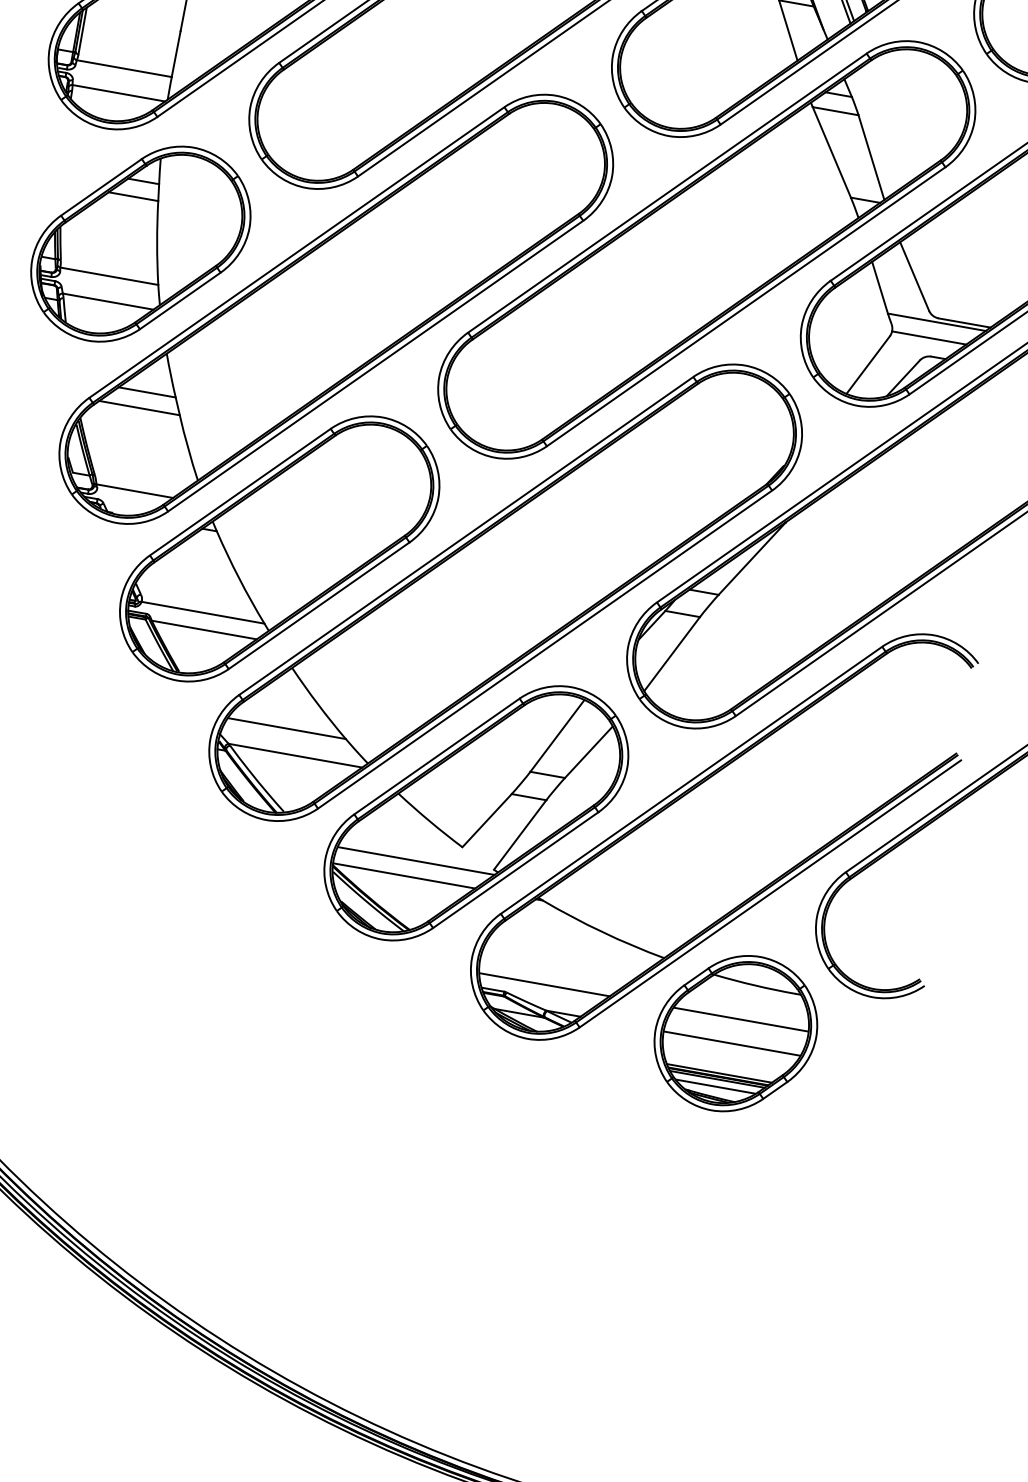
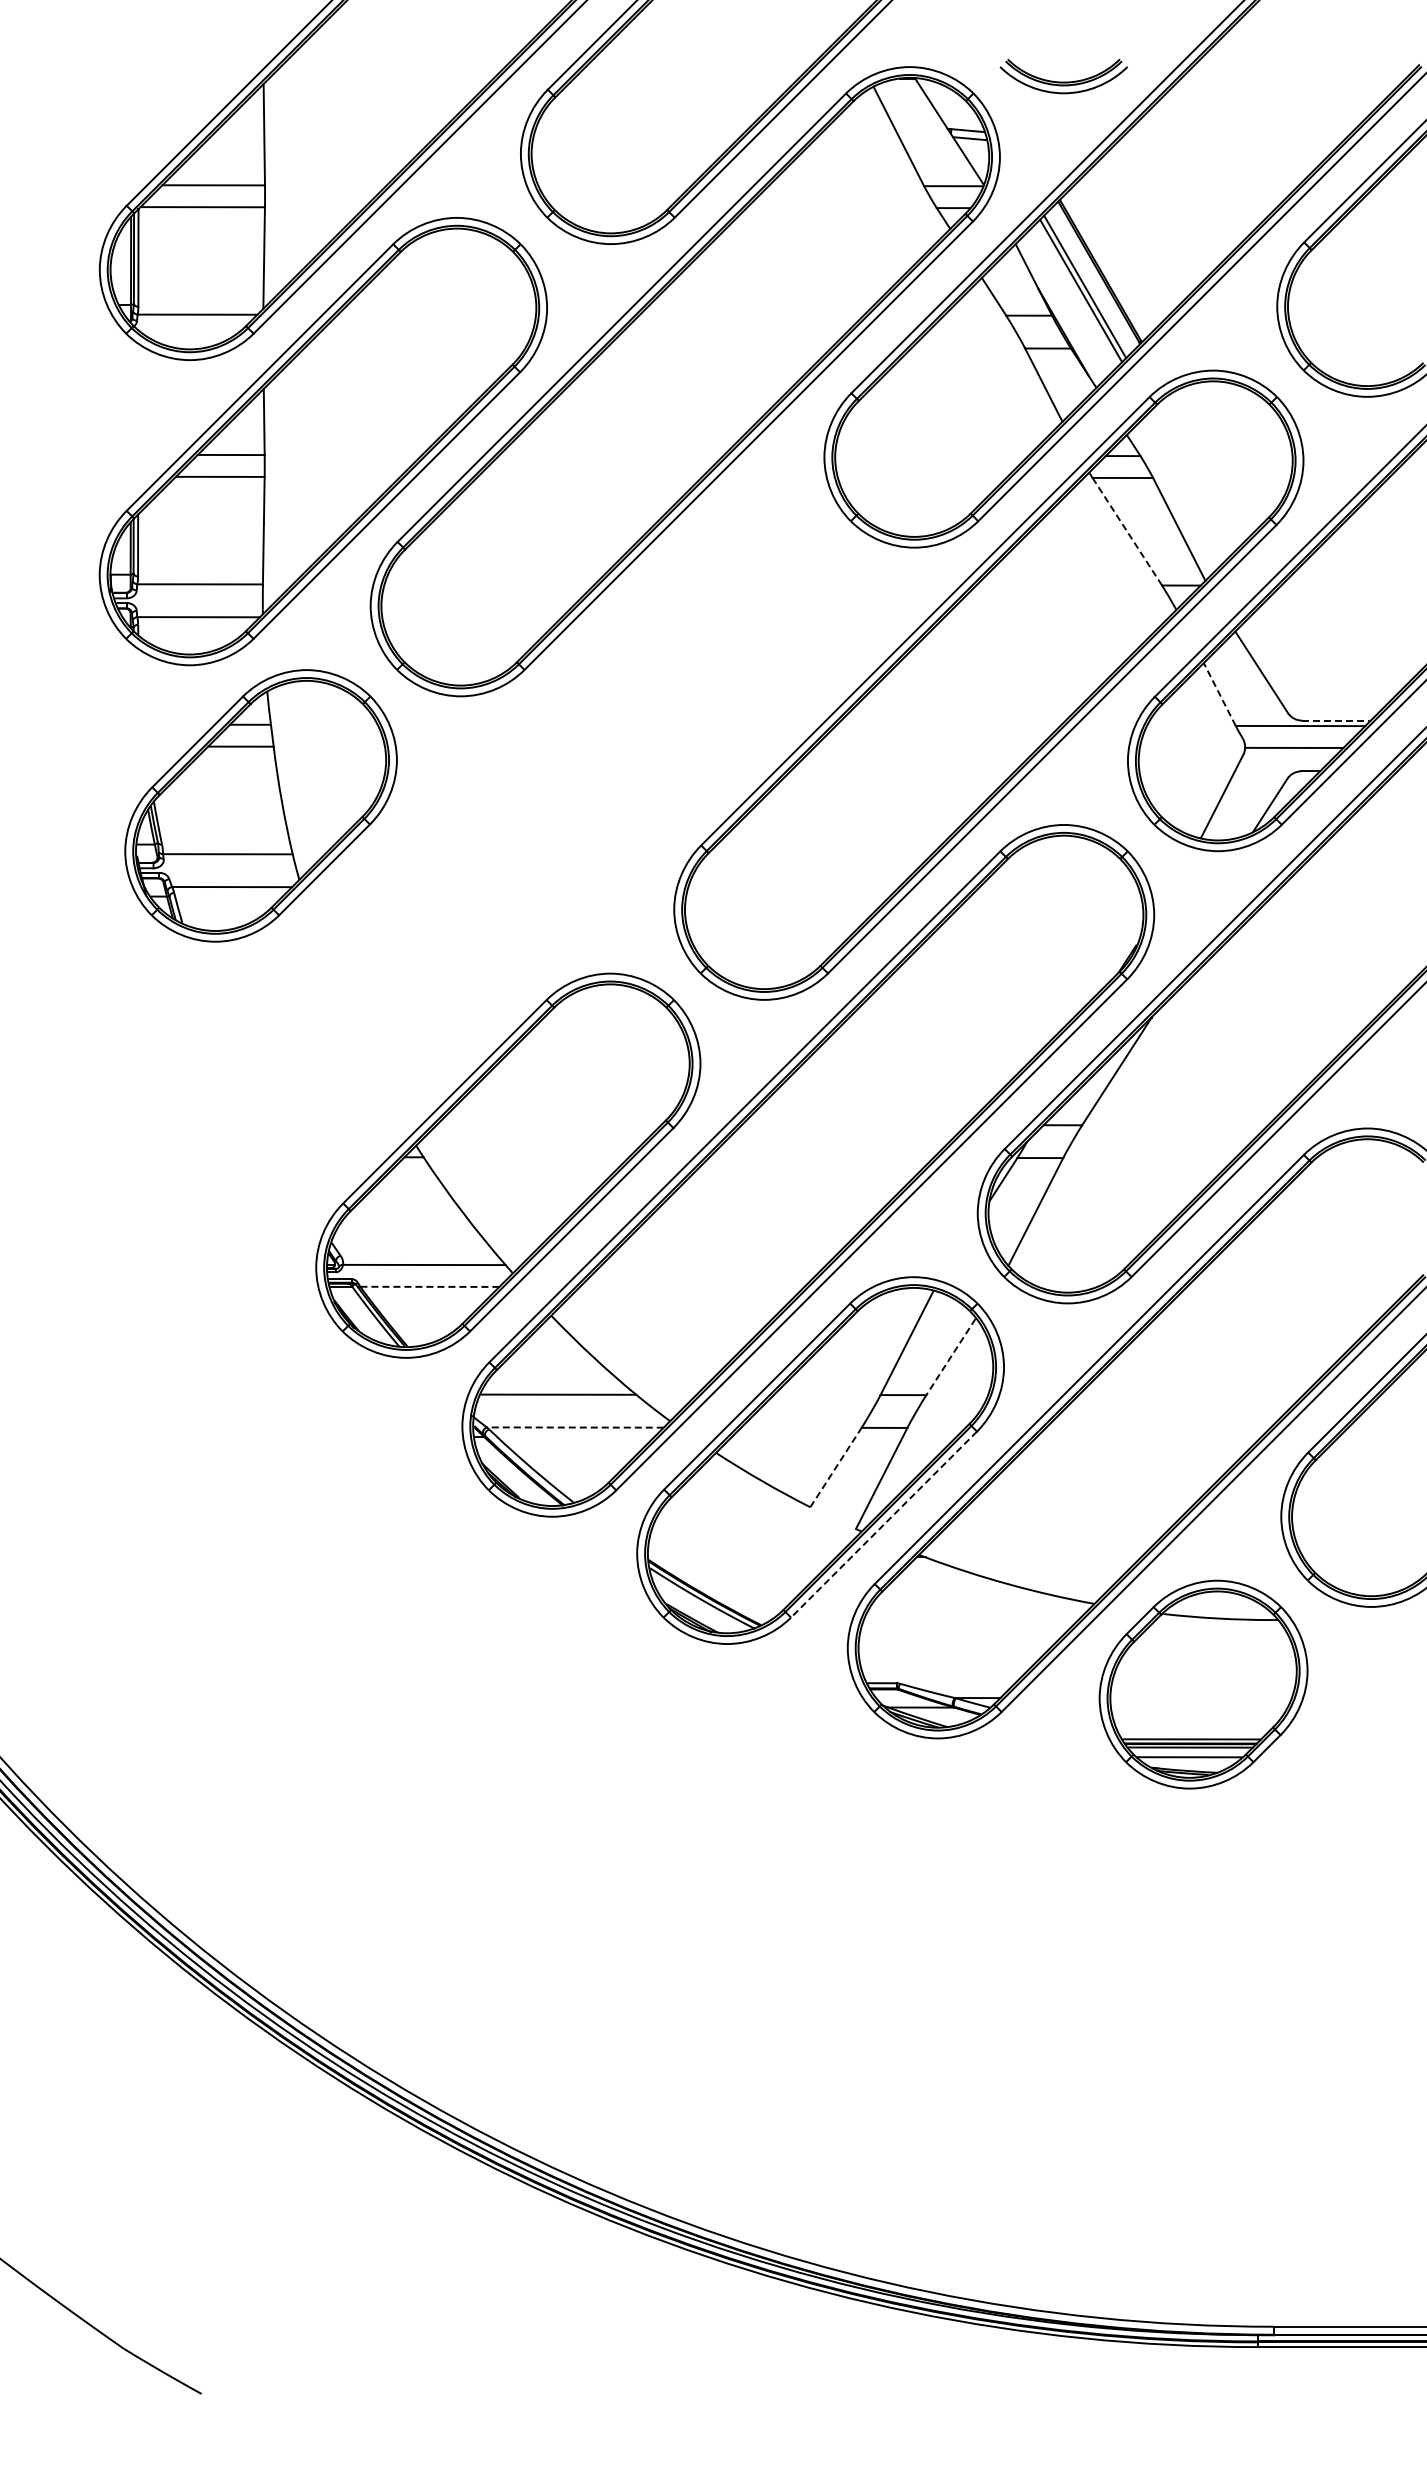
line: (832, 152) -> (1127, 531), solid -> dashed
line: (879, 287) -> (1219, 694), solid -> dashed
part: (336, 309) -> (526, 845), removed
line: (964, 322) -> (1336, 720), solid -> dashed
line: (204, 629) -> (429, 1286), solid -> dashed
line: (588, 752) -> (950, 1357), solid -> dashed
line: (294, 755) -> (574, 1427), solid -> dashed
line: (487, 820) -> (836, 1467), solid -> dashed
line: (415, 860) -> (753, 1535), removed
line: (516, 870) -> (884, 1524), solid -> dashed
line: (404, 876) -> (742, 1557), removed
line: (544, 985) -> (947, 1665), removed
line: (740, 1019) -> (1206, 1665), removed
line: (731, 1043) -> (1200, 1698), removed

